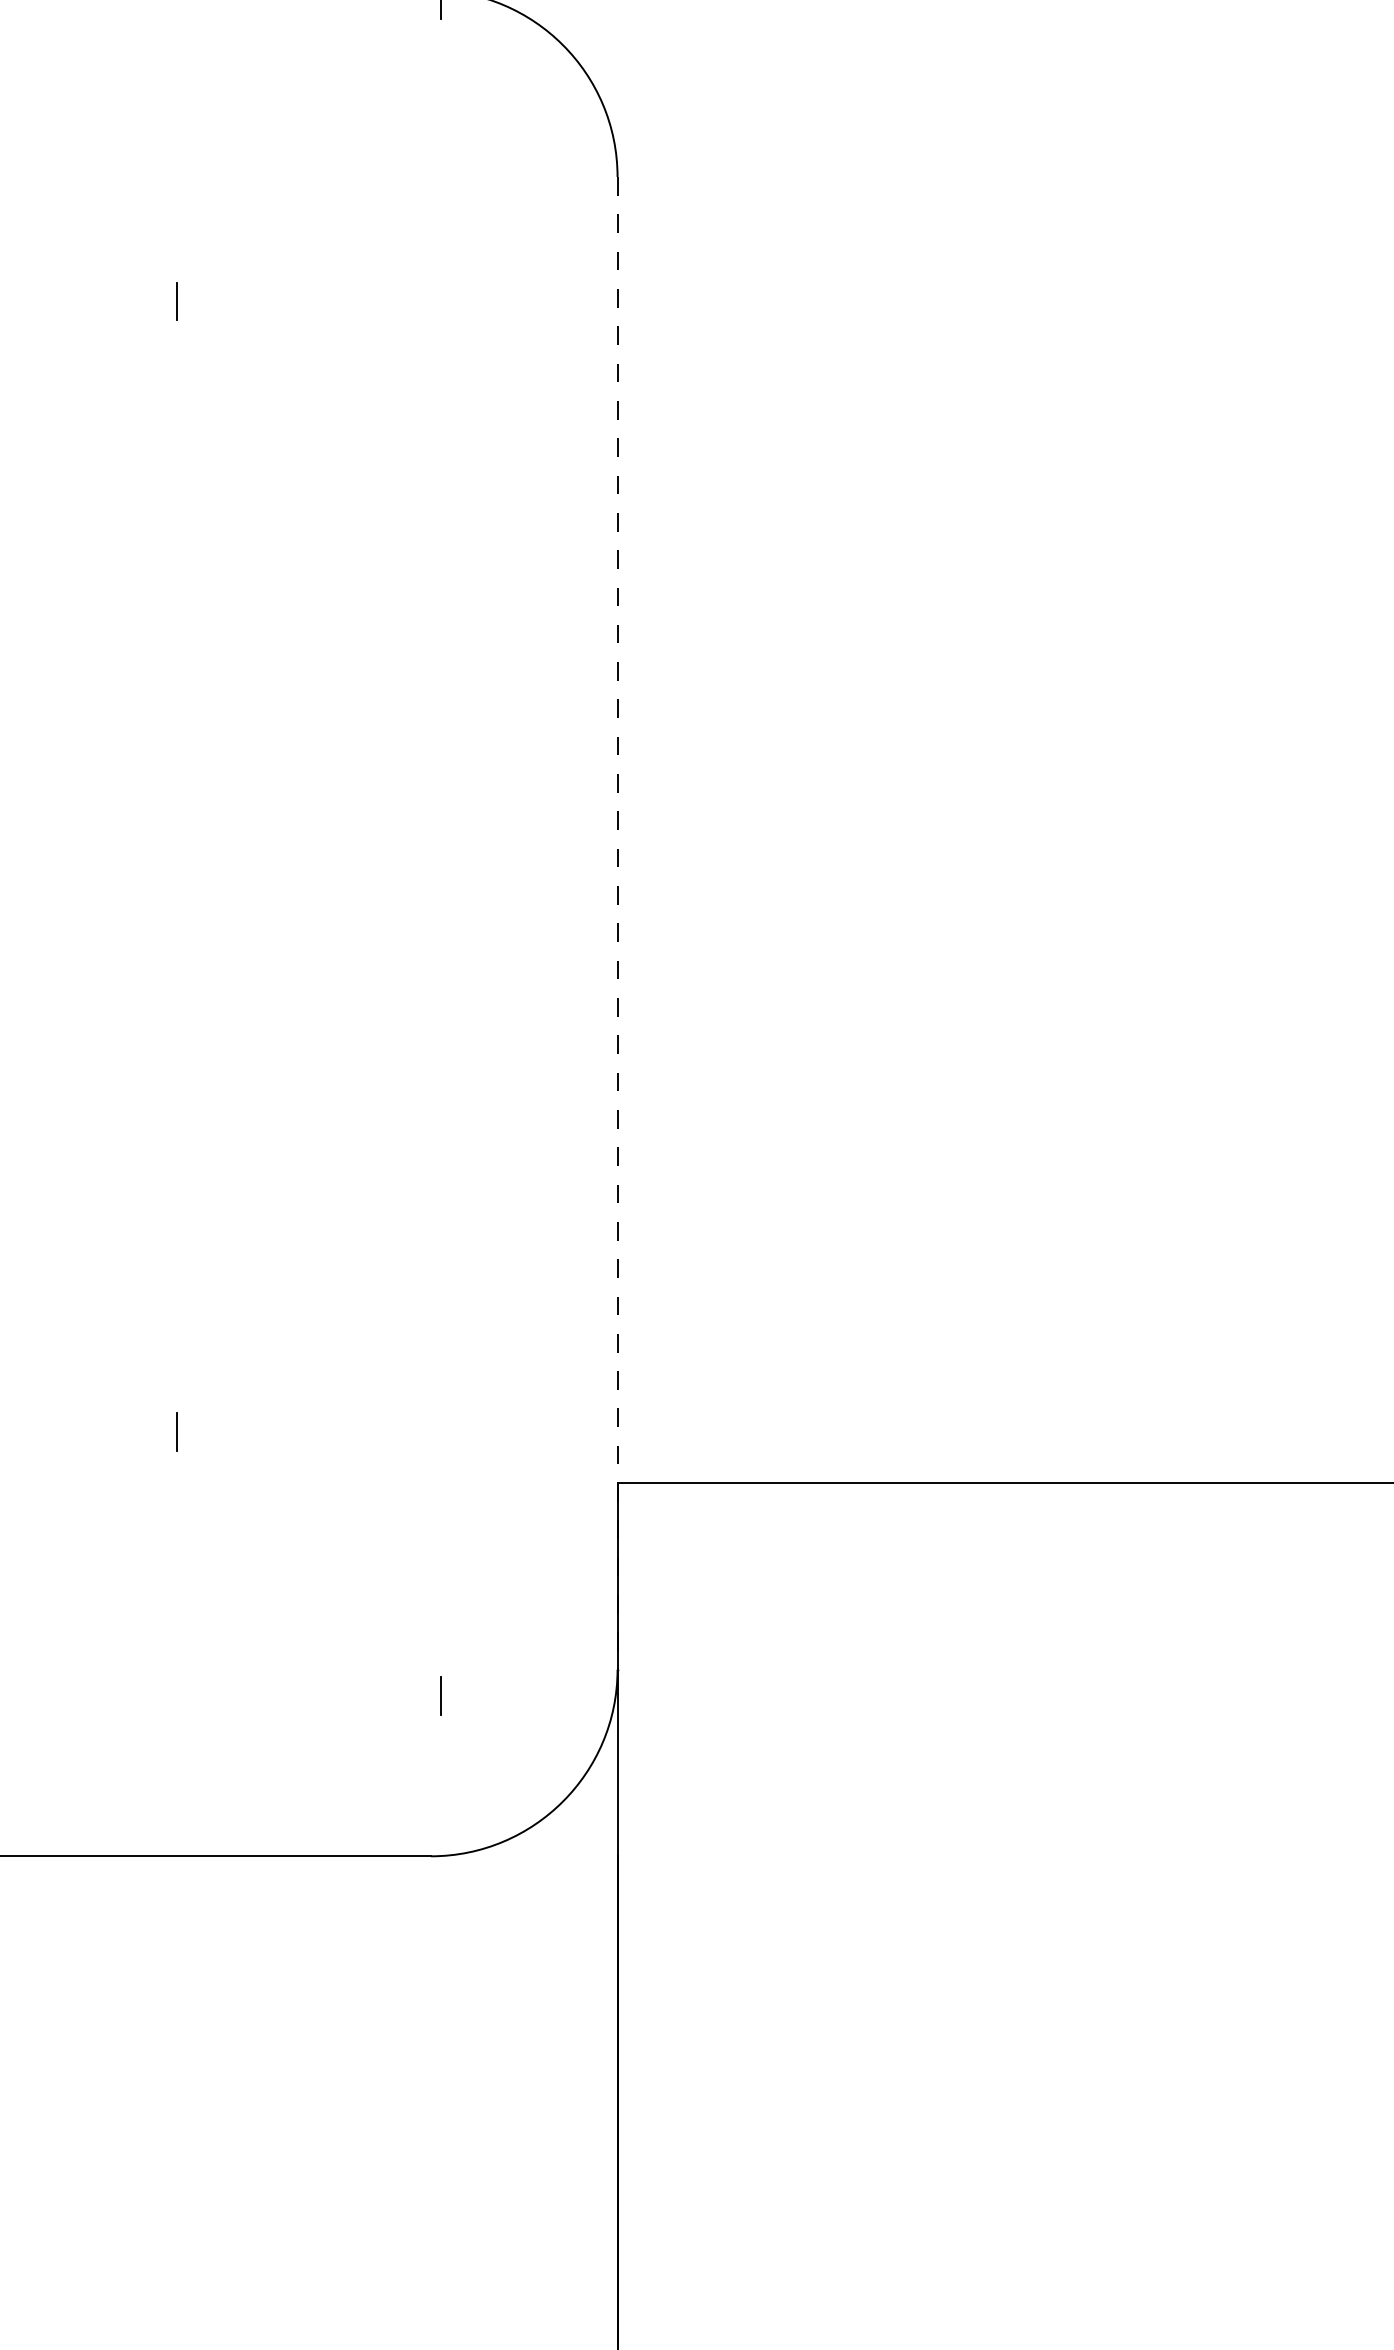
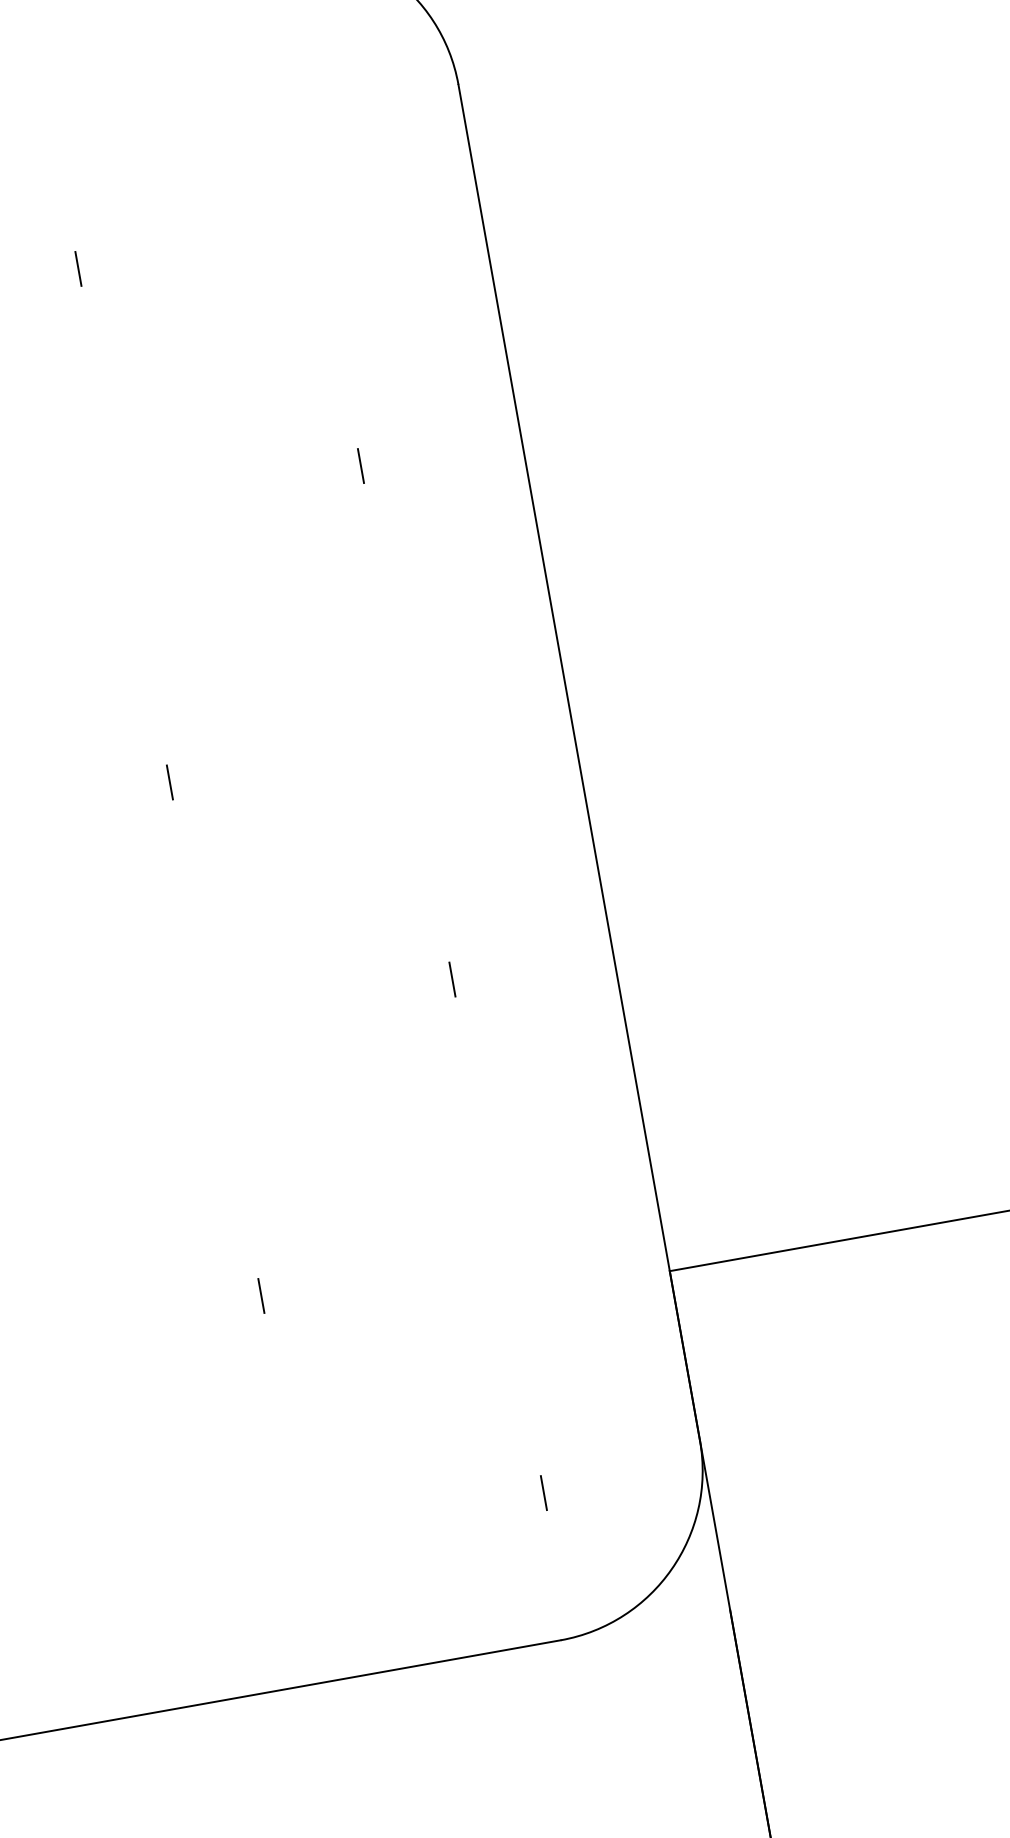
line: (441, 564) -> (361, 465), added
line: (177, 866) -> (170, 782), added
line: (617, 923) -> (579, 762), dashed -> solid
line: (441, 1130) -> (452, 979), added

